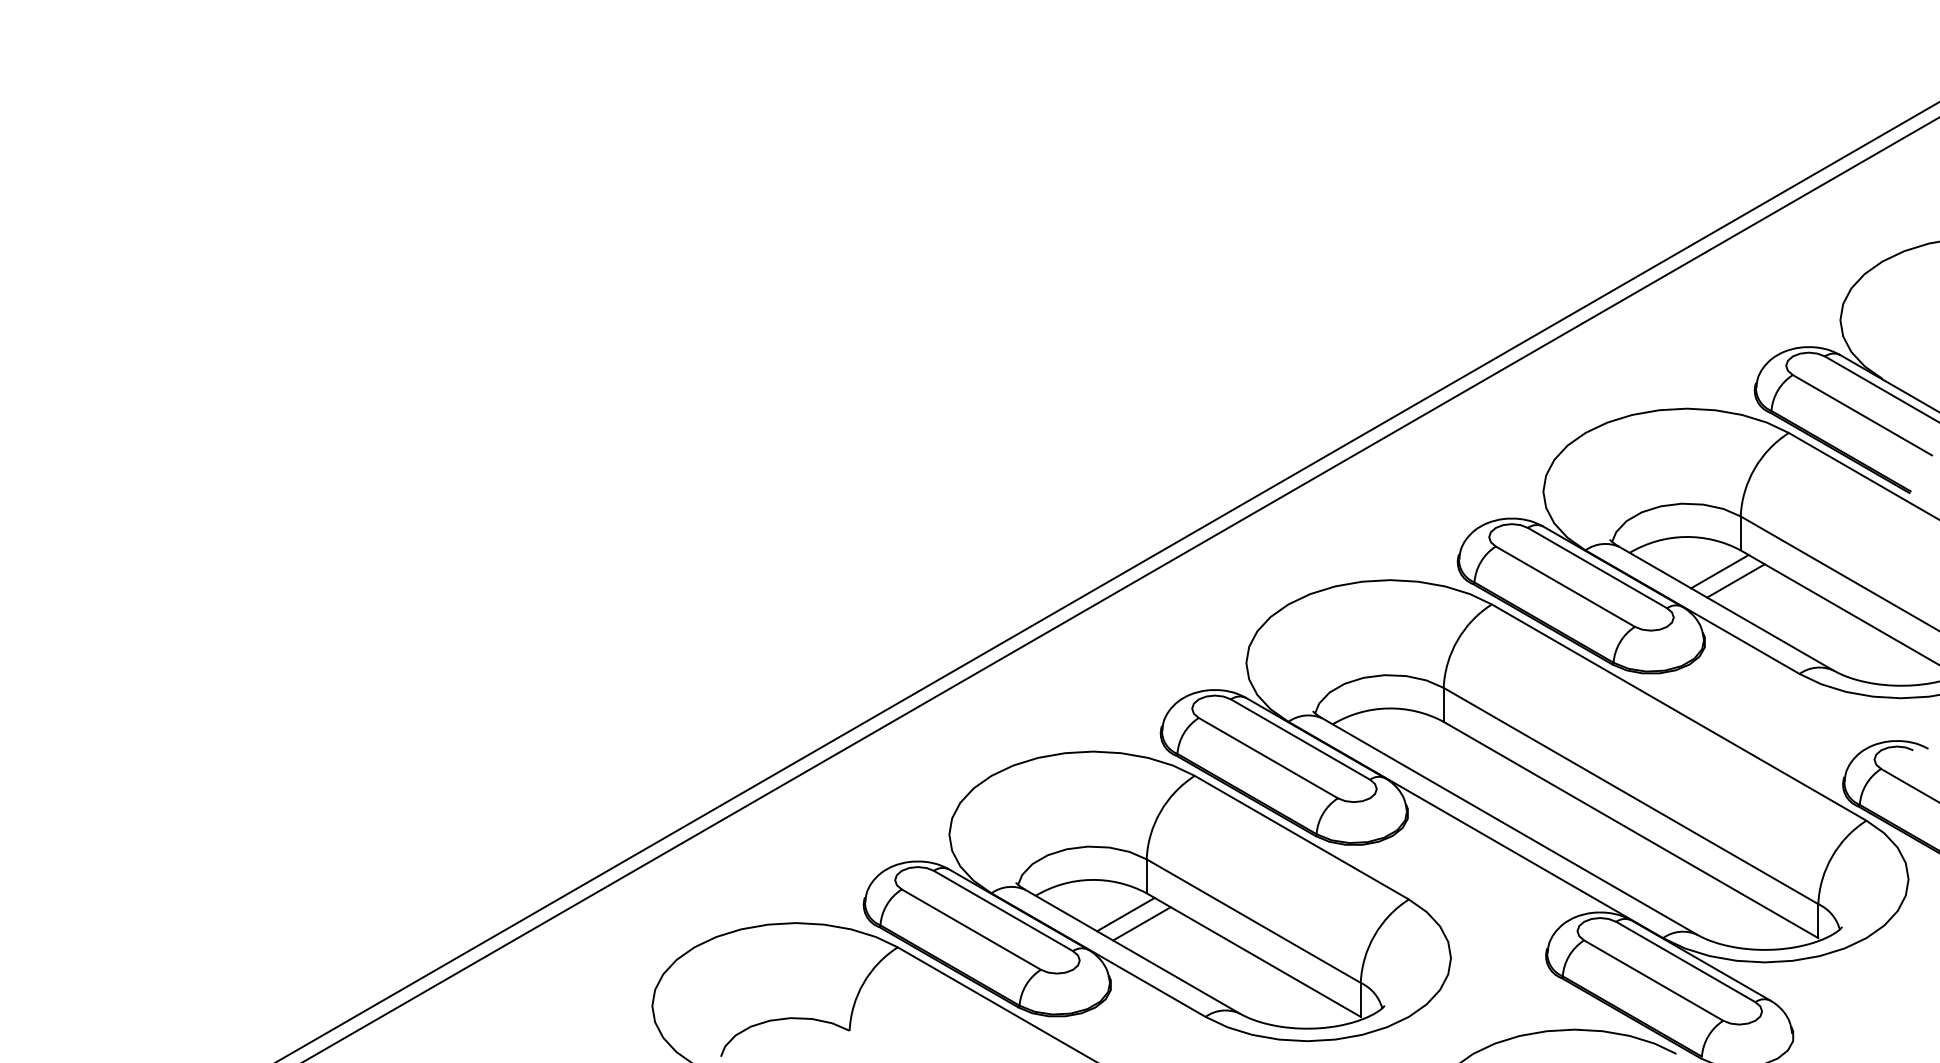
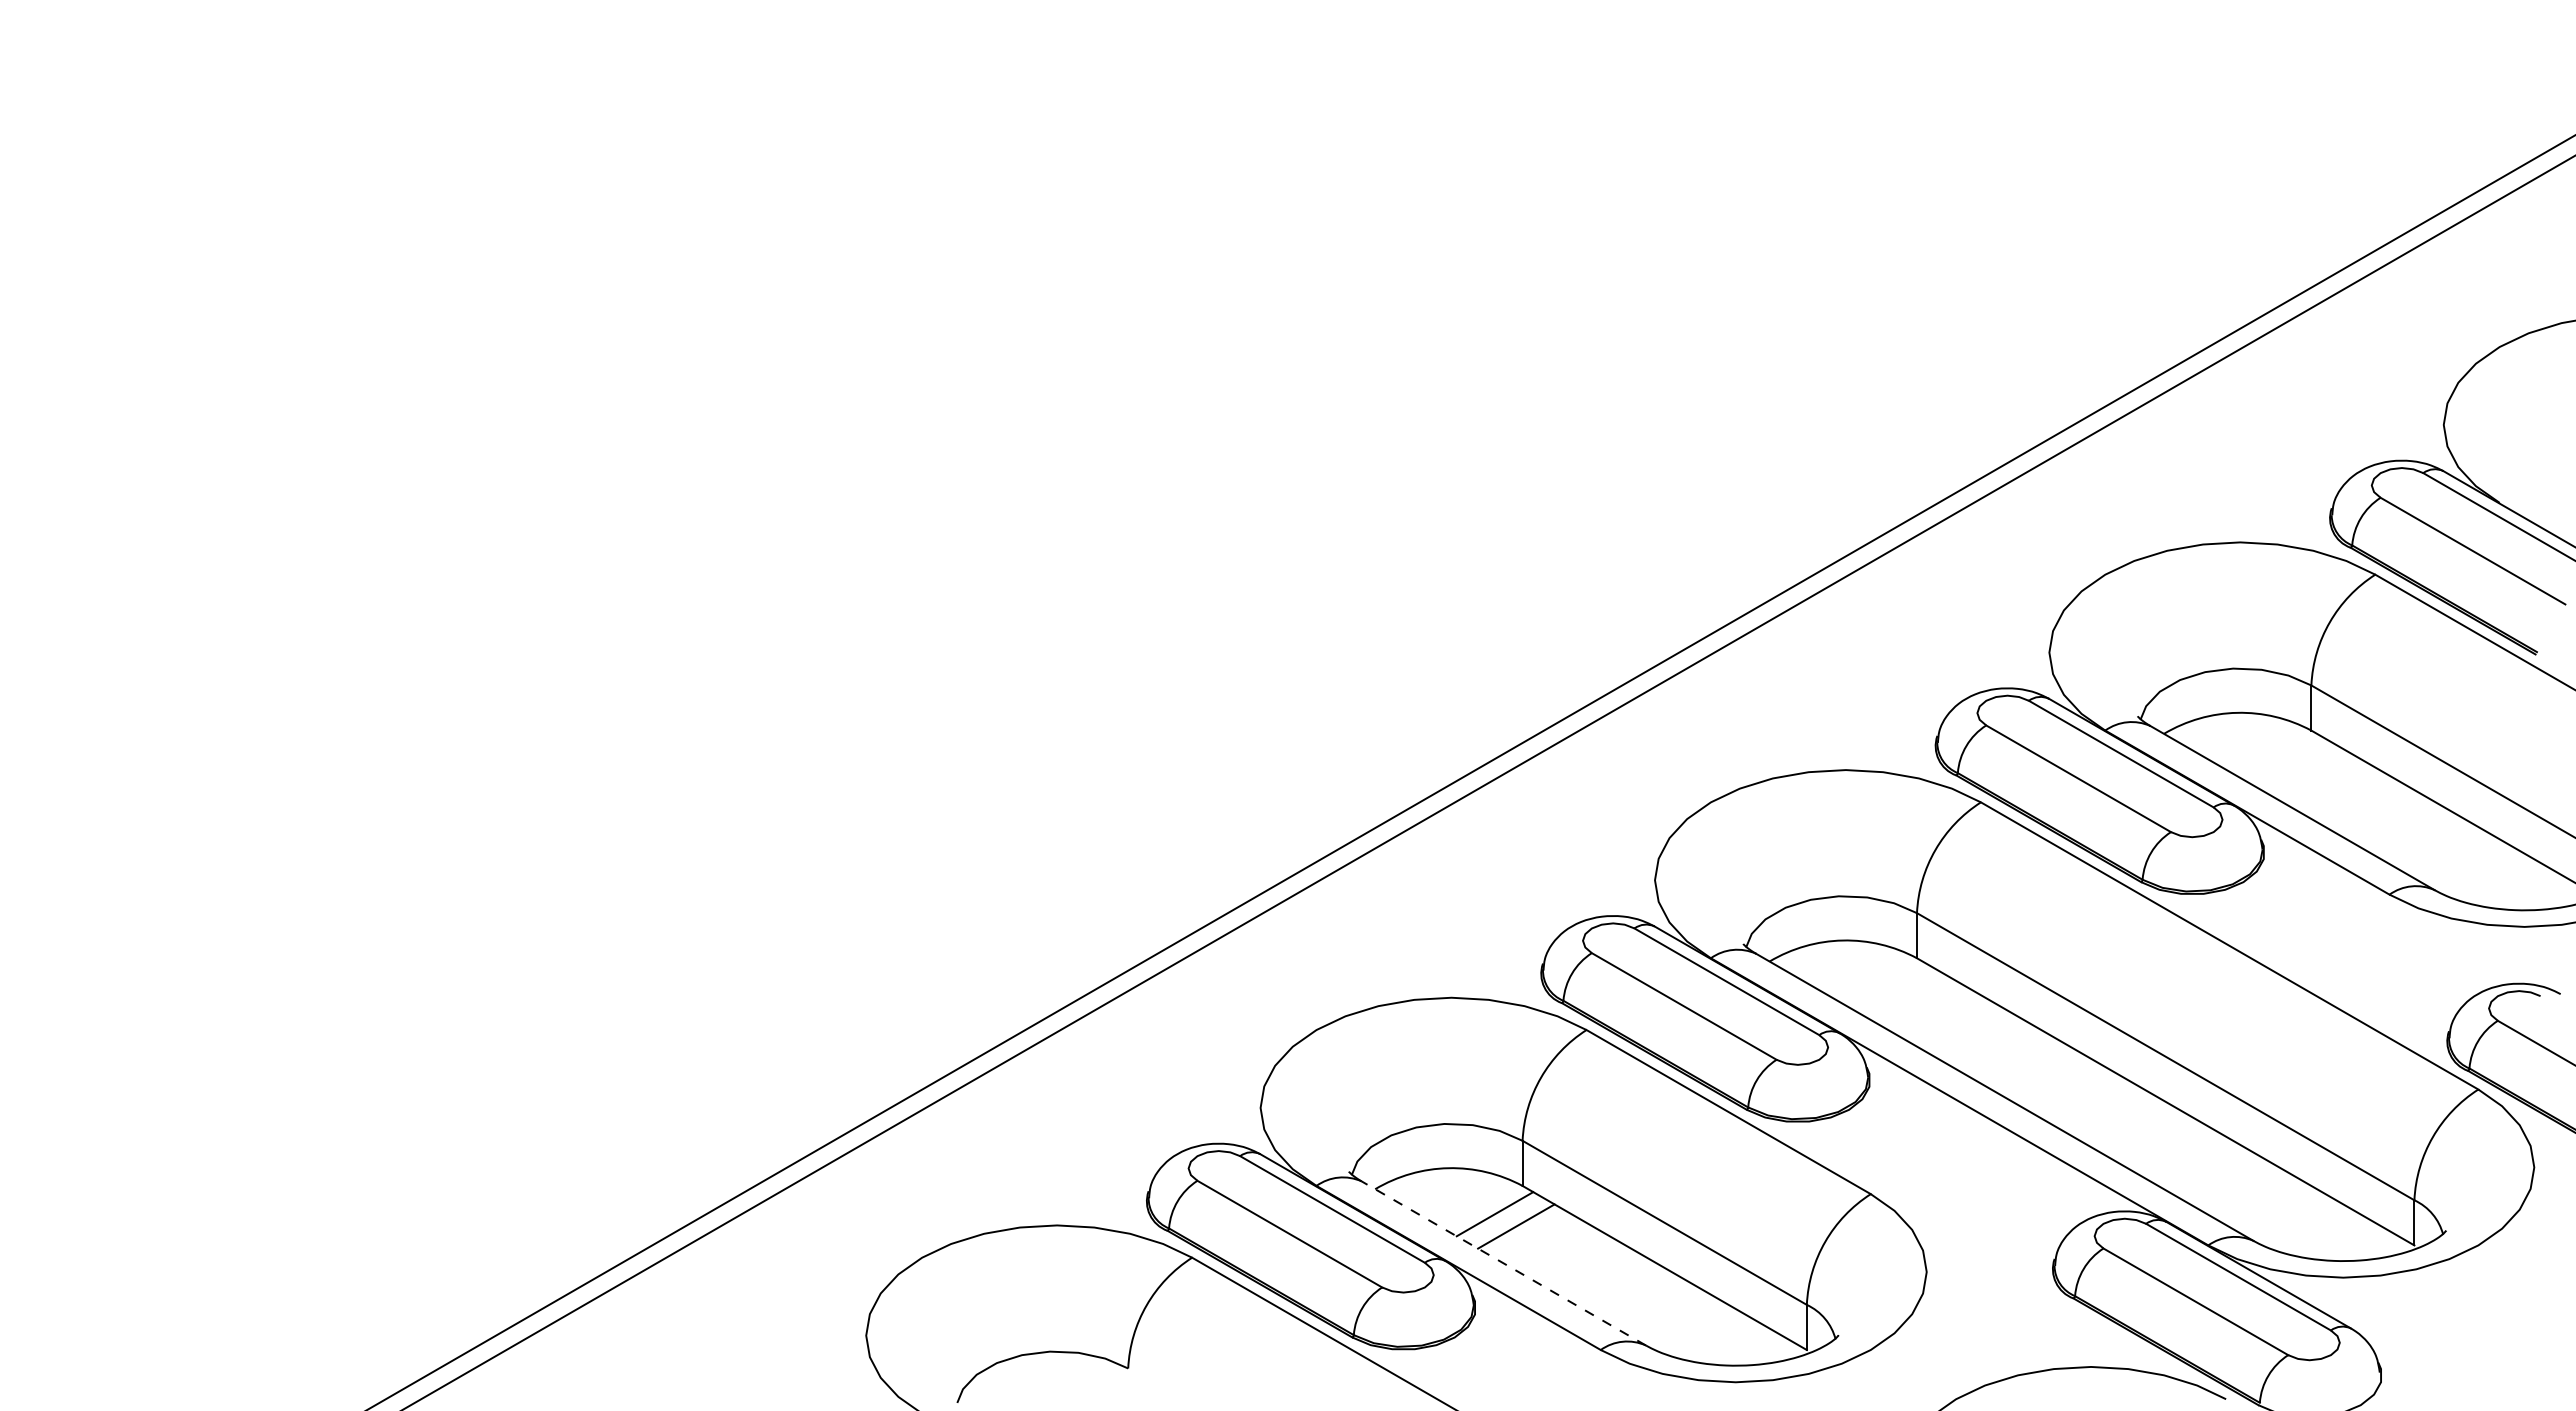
line: (1719, 571) -> (2283, 758), removed
line: (1735, 581) -> (2304, 771), removed
line: (1132, 951) -> (1503, 1263), solid -> dashed

